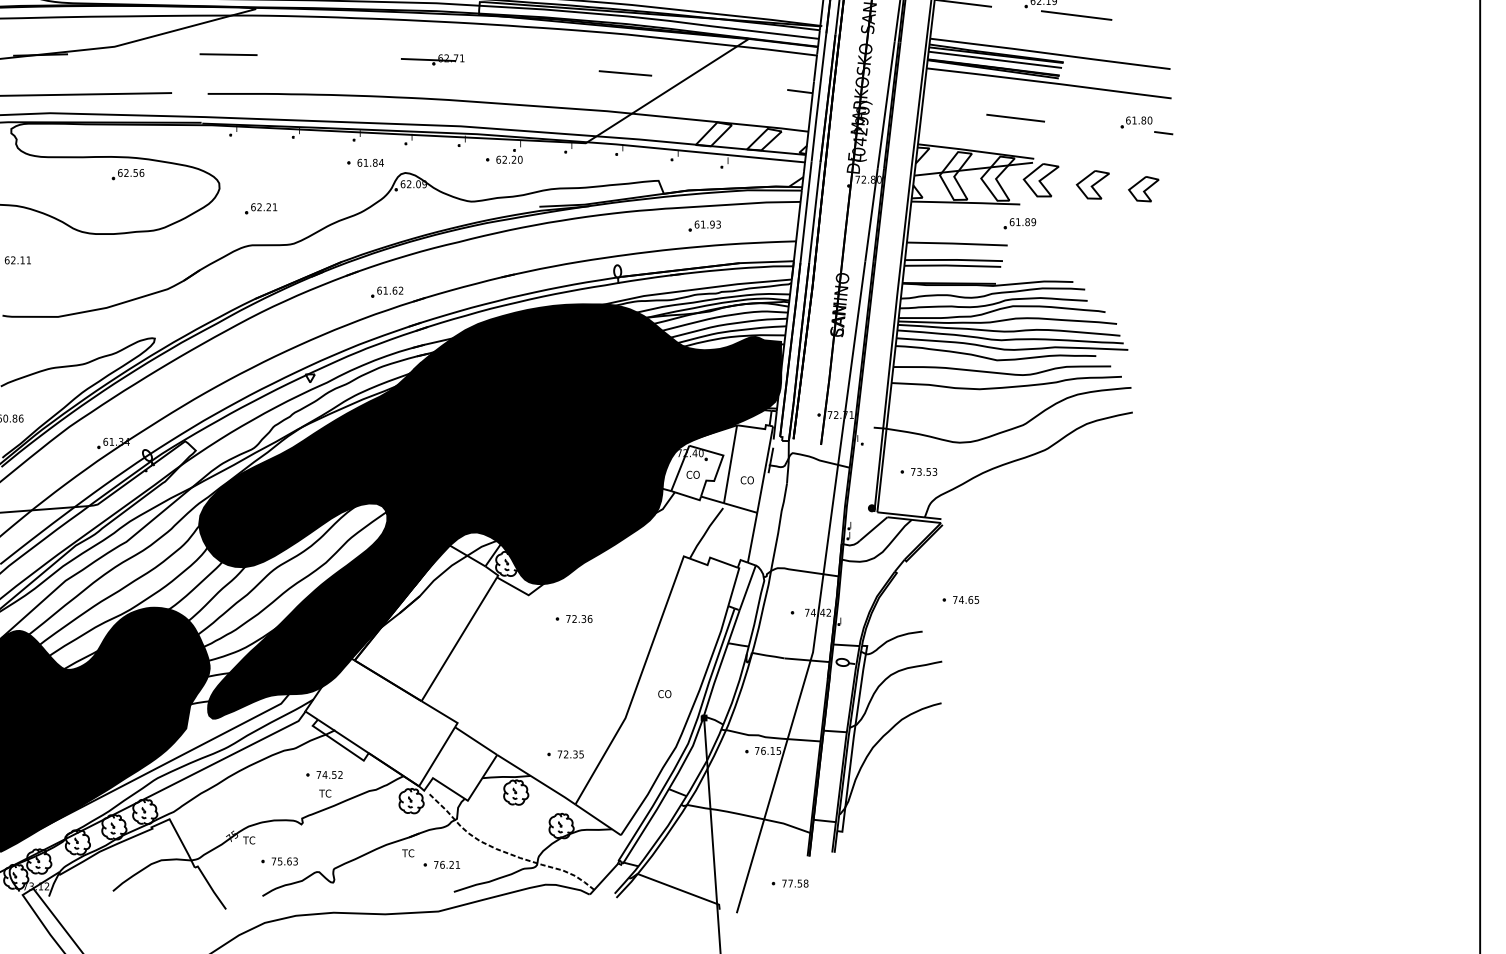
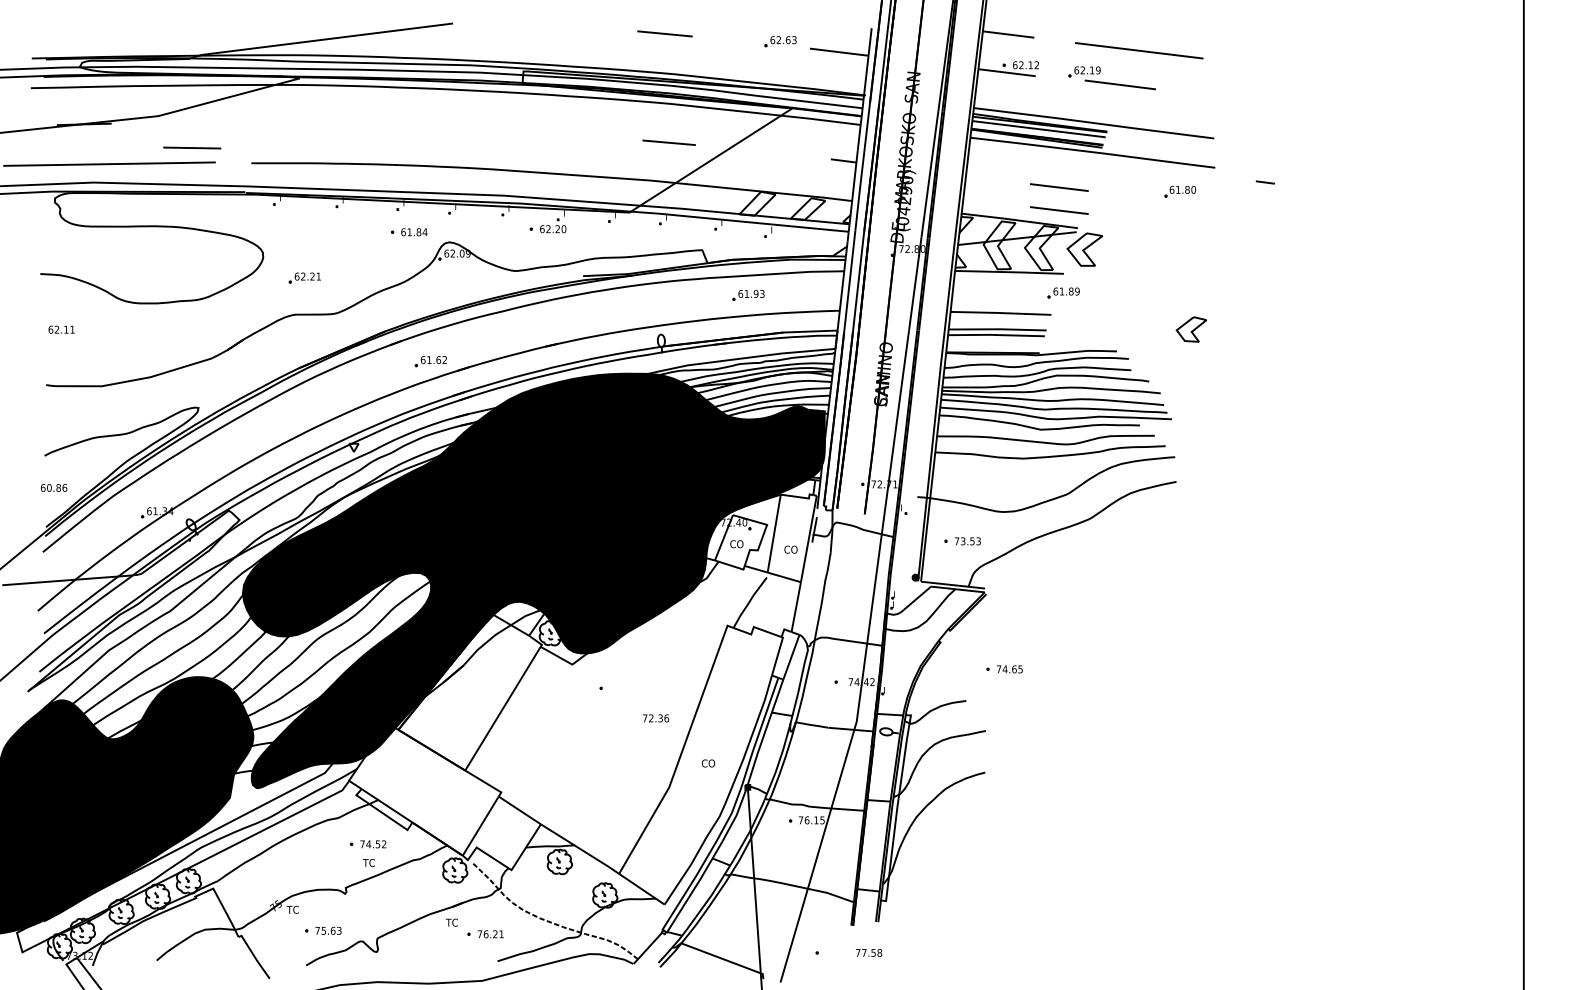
line: (228, 54) -> (192, 147), moved
part: (432, 59) -> (476, 128), removed
line: (1162, 133) -> (1264, 182), moved
line: (1015, 141) -> (1059, 210), added
part: (127, 174) -> (171, 243), removed
part: (1092, 185) -> (1136, 254), removed
part: (1142, 189) -> (1190, 329), moved
text: (579, 619) -> (656, 718), moved
part: (565, 754) -> (609, 823), removed
text: (795, 883) -> (869, 952), moved

